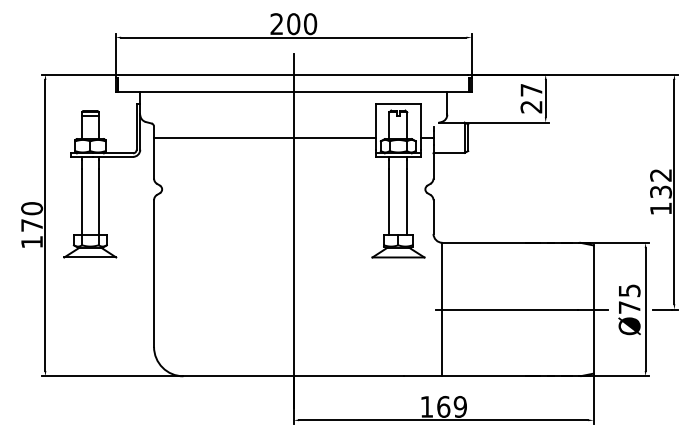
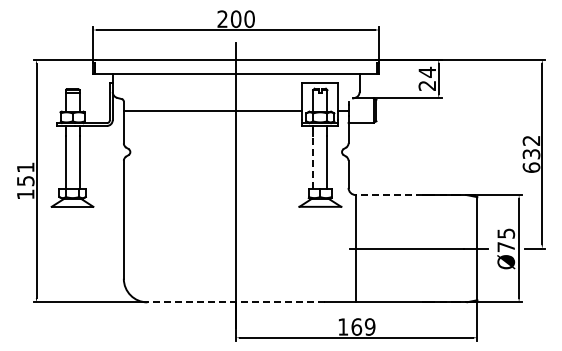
text: (530, 89) -> (426, 71), 27 -> 24
line: (389, 201) -> (313, 161), solid -> dashed
text: (661, 208) -> (531, 167), 132 -> 632
text: (31, 217) -> (25, 174), 170 -> 151
line: (484, 243) -> (389, 195), solid -> dashed
line: (294, 376) -> (236, 302), solid -> dashed

